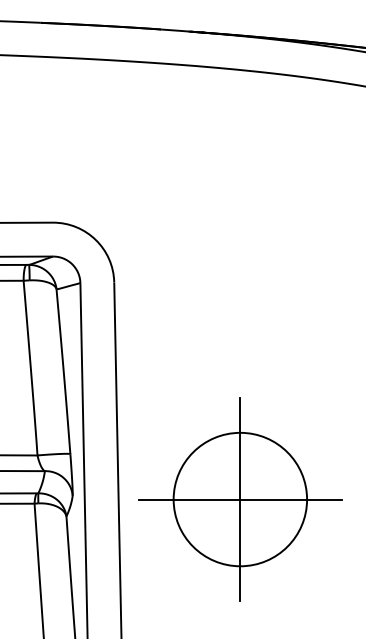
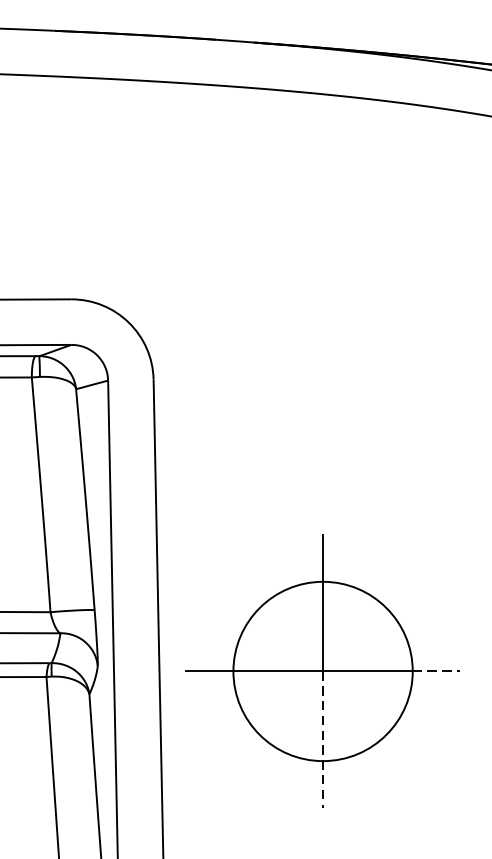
line: (324, 499) -> (436, 671), solid -> dashed
line: (240, 550) -> (323, 739), solid -> dashed

